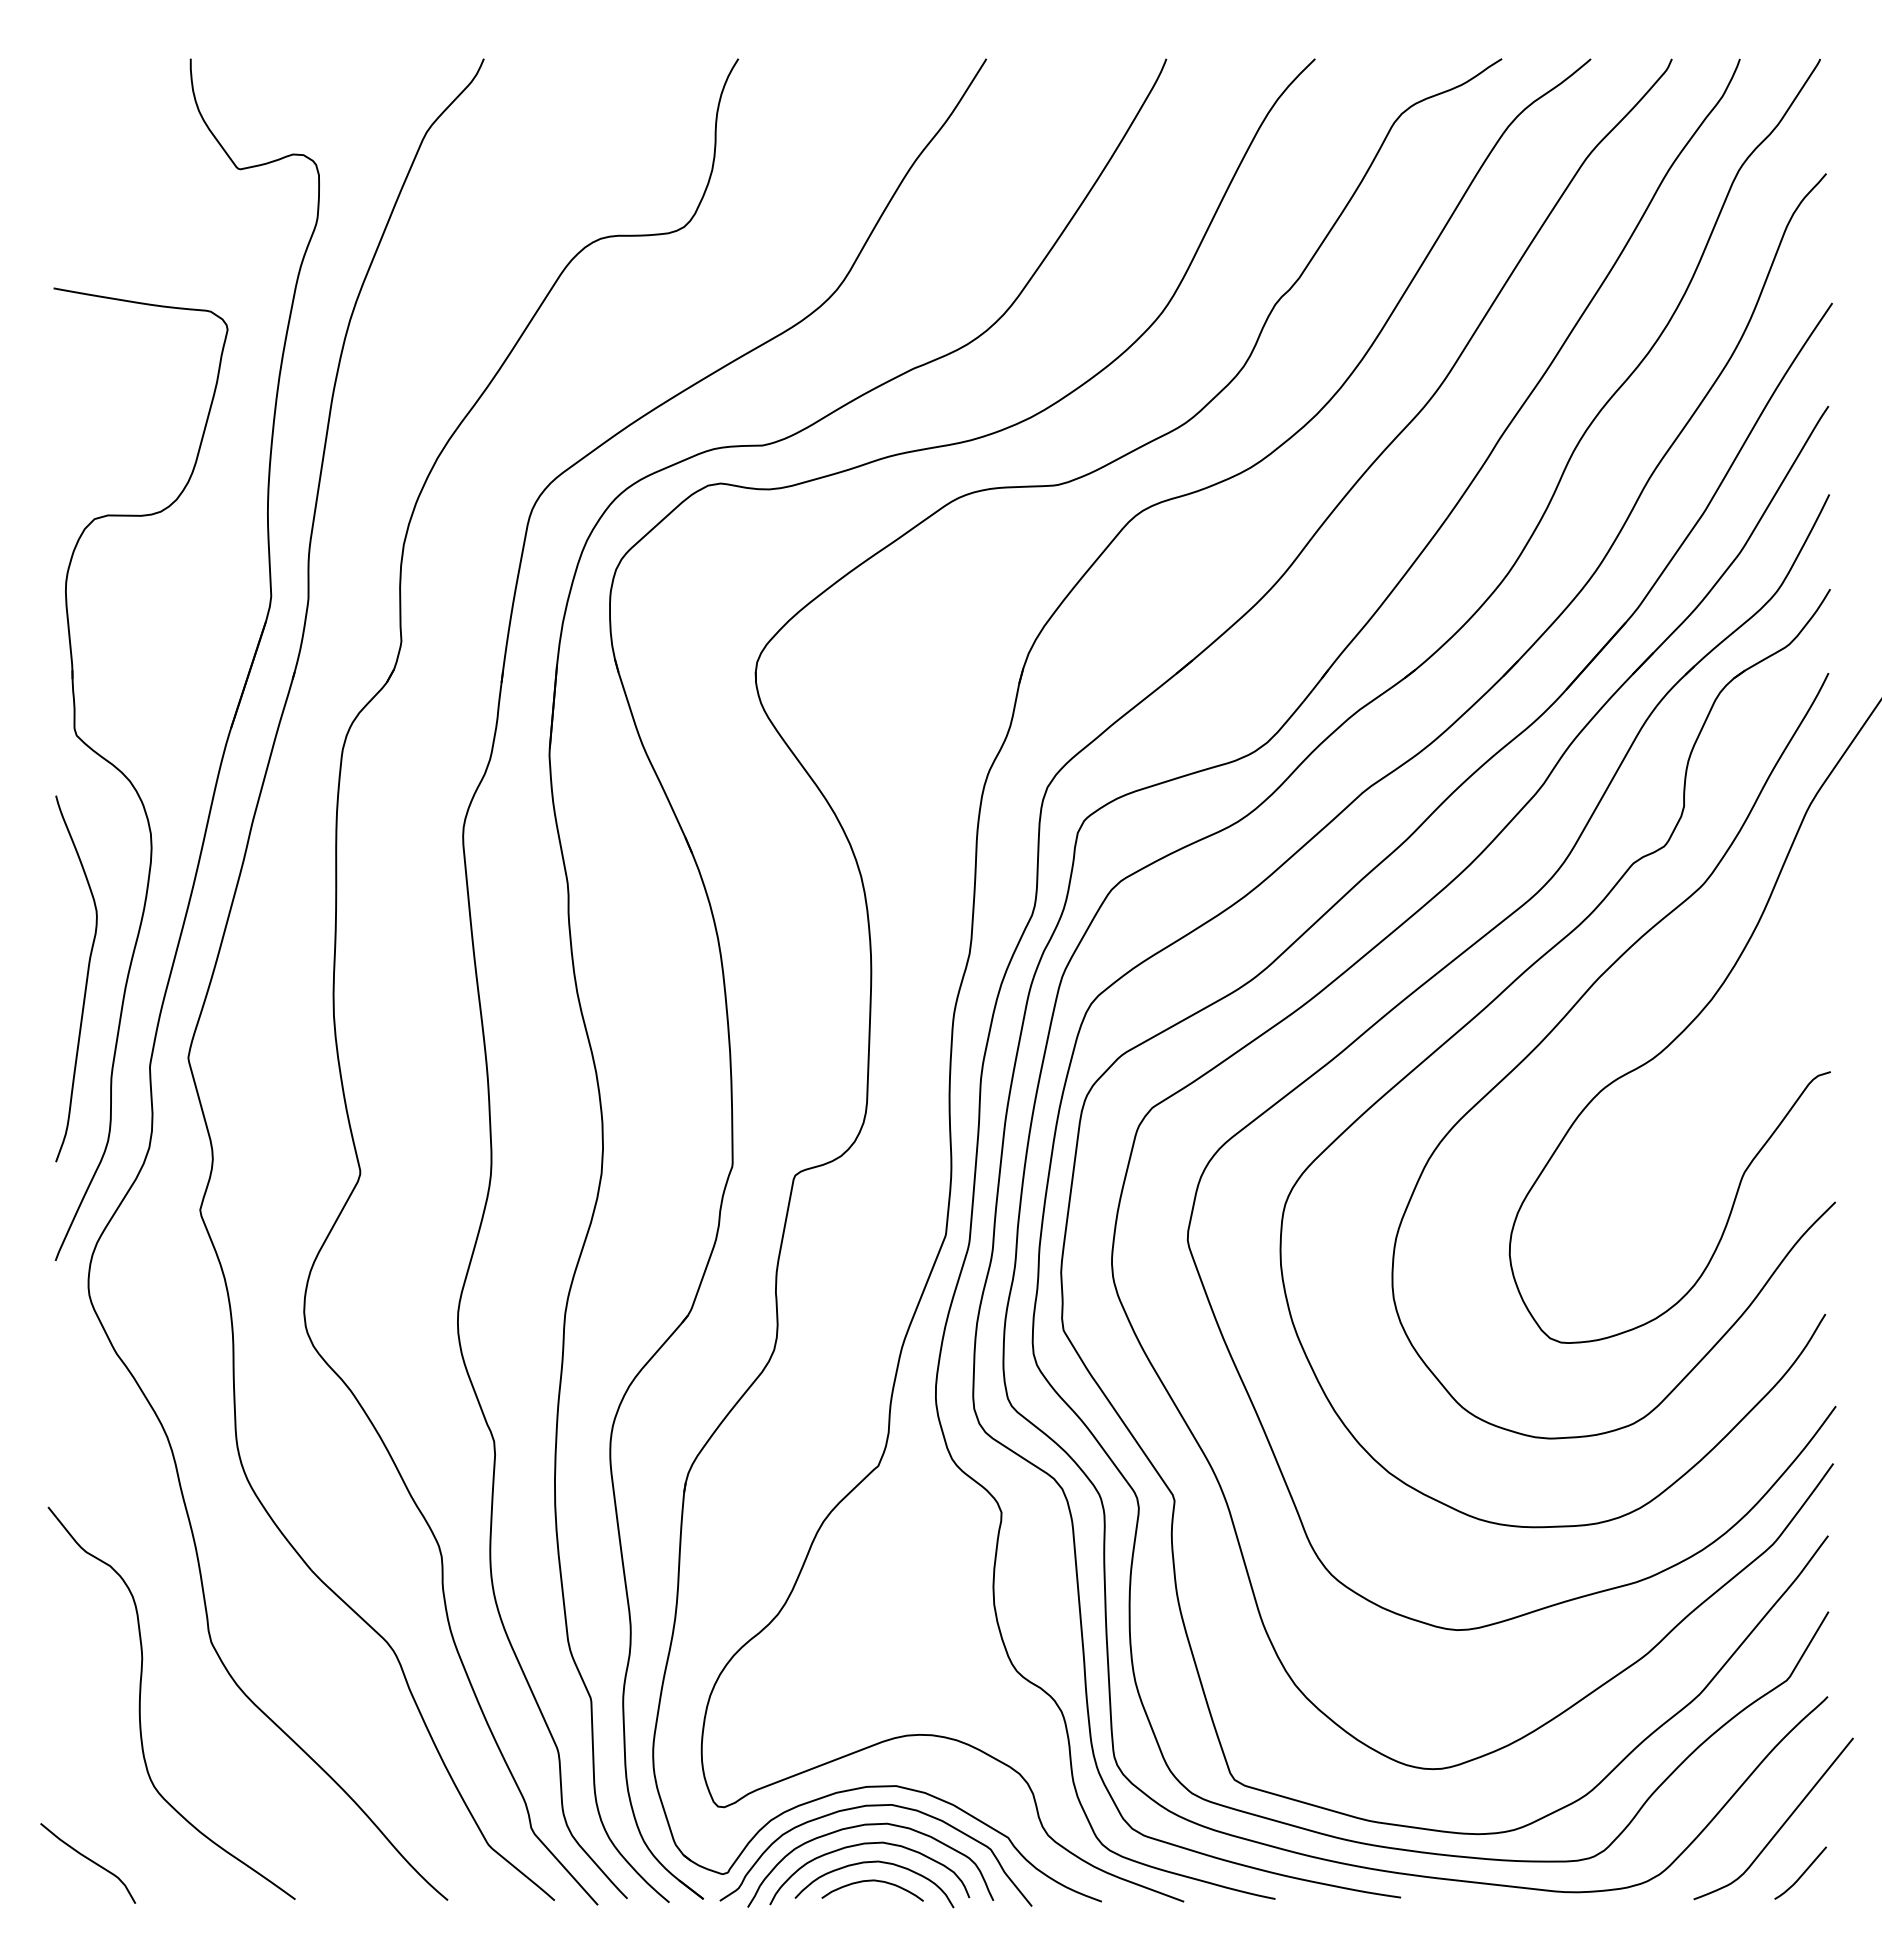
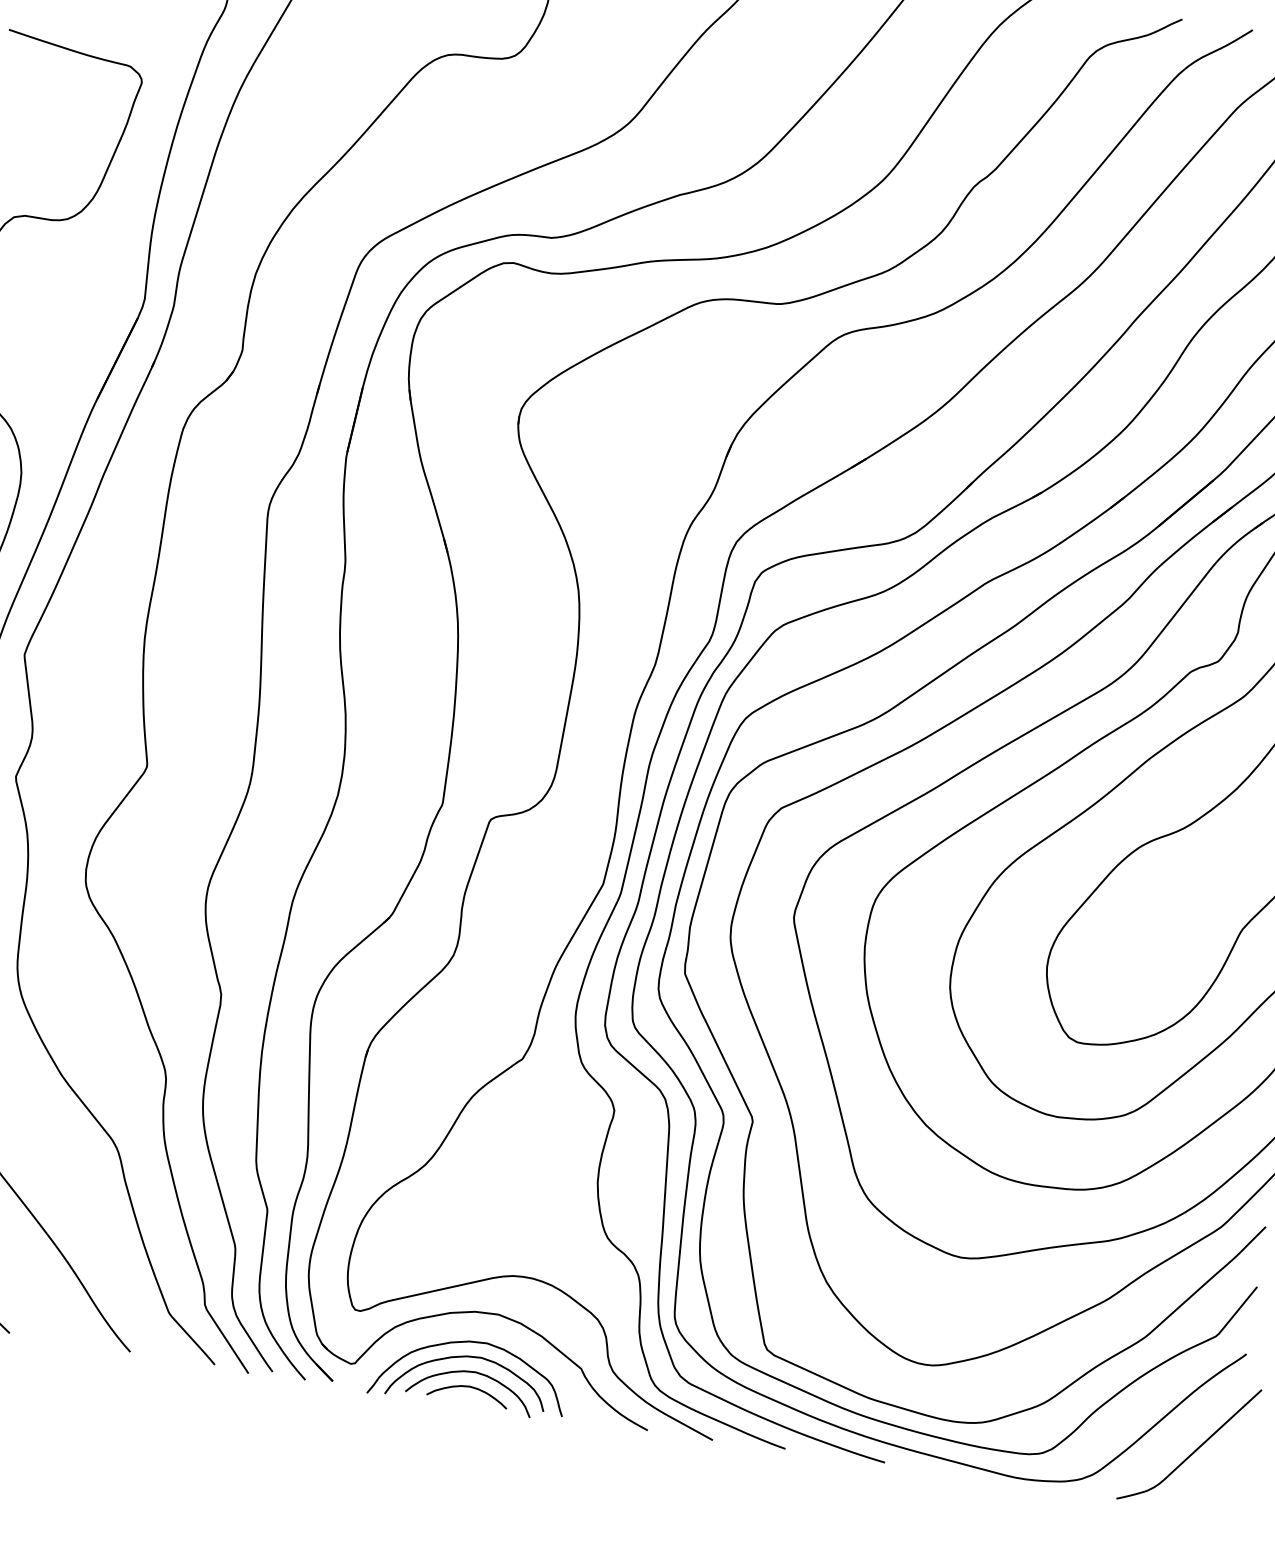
curve: (875, 1806) -> (479, 1328), removed
curve: (1802, 1873) -> (1205, 1491), removed

